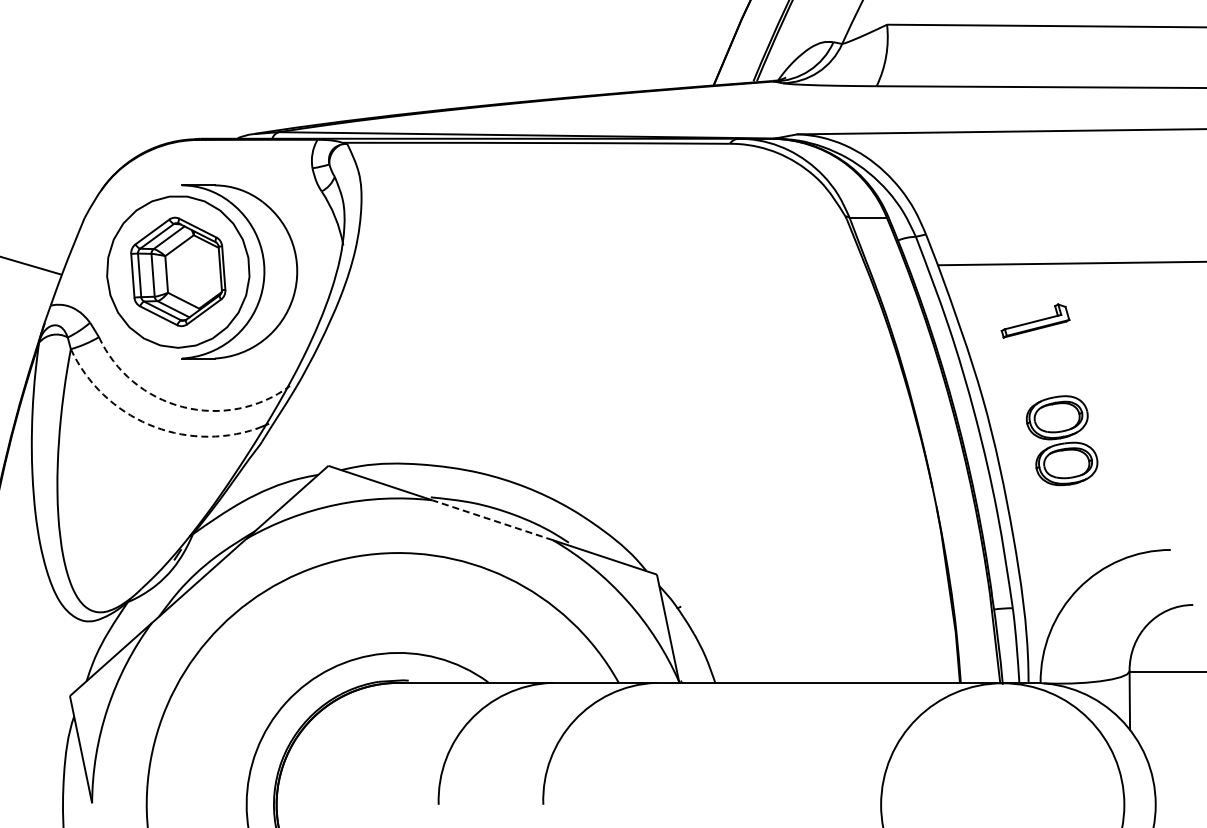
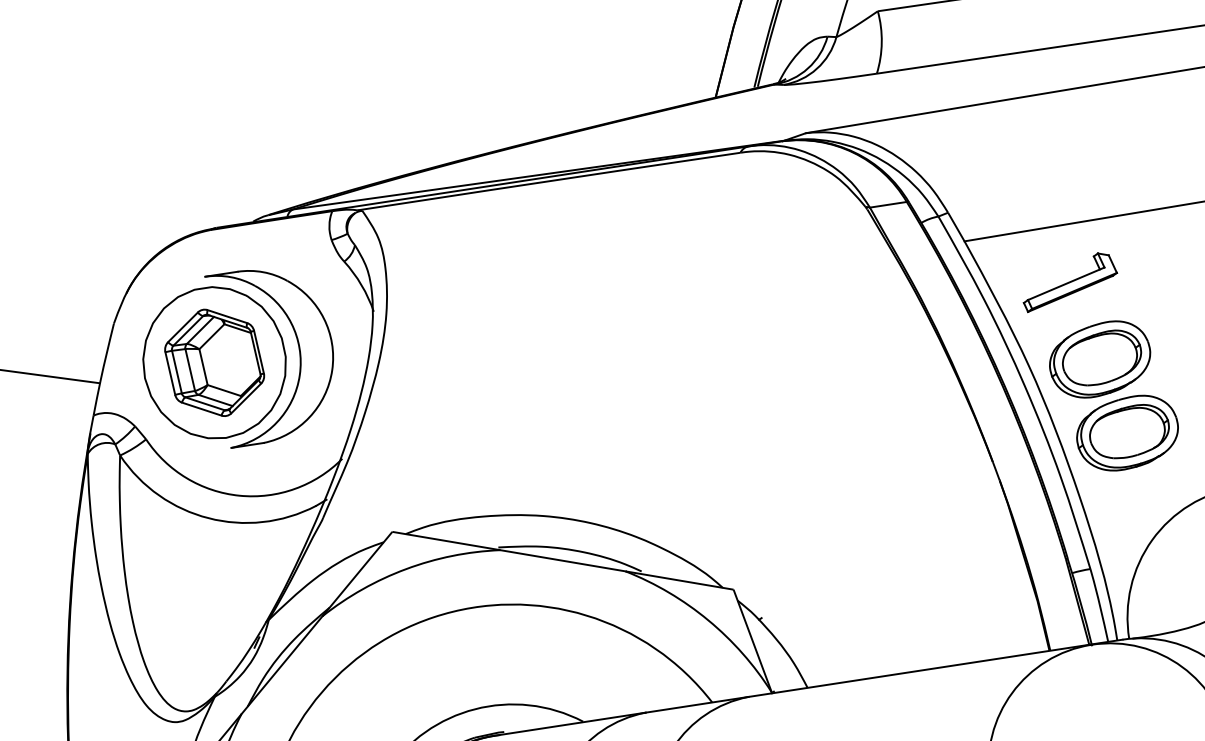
part: (1035, 320) -> (1069, 281), size x1.43
arc: (182, 407) -> (239, 496), dashed -> solid
arc: (148, 424) -> (208, 518), dashed -> solid
part: (1061, 440) -> (1113, 395), size x1.67
line: (492, 520) -> (562, 561), dashed -> solid

